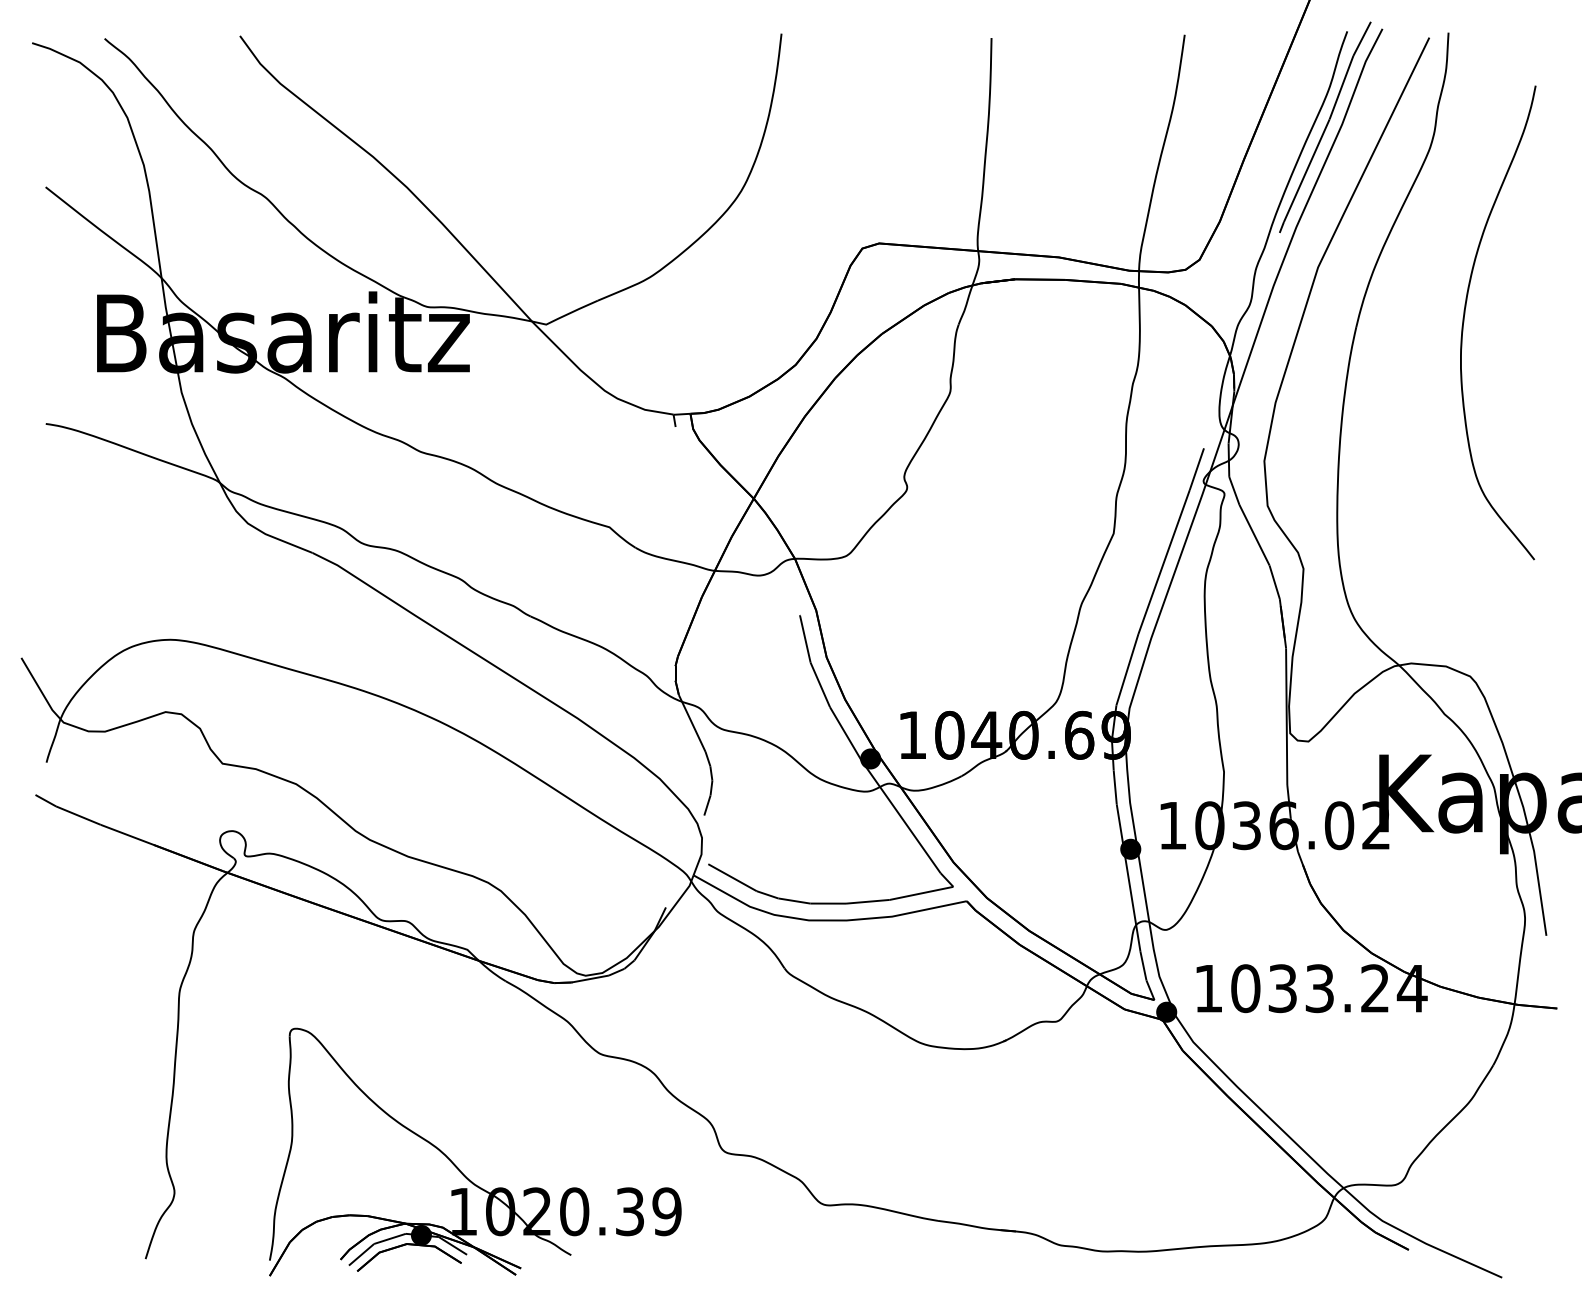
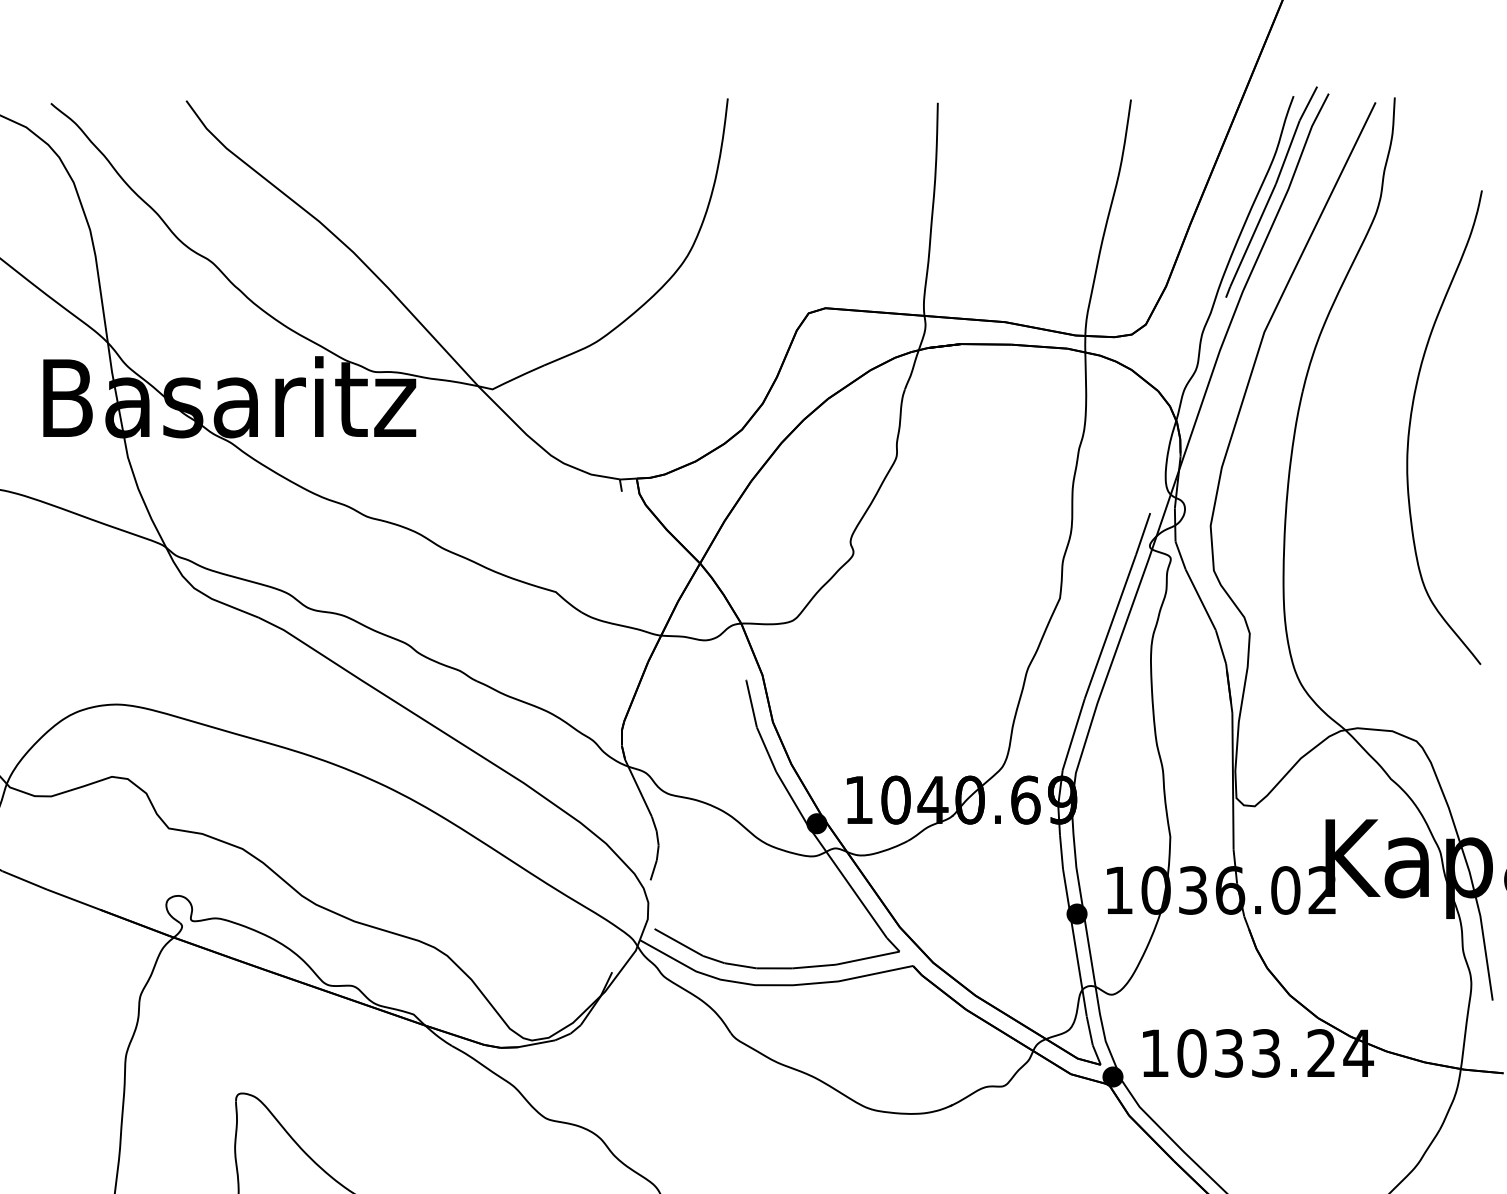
curve: (1465, 314) -> (1411, 419), moved

